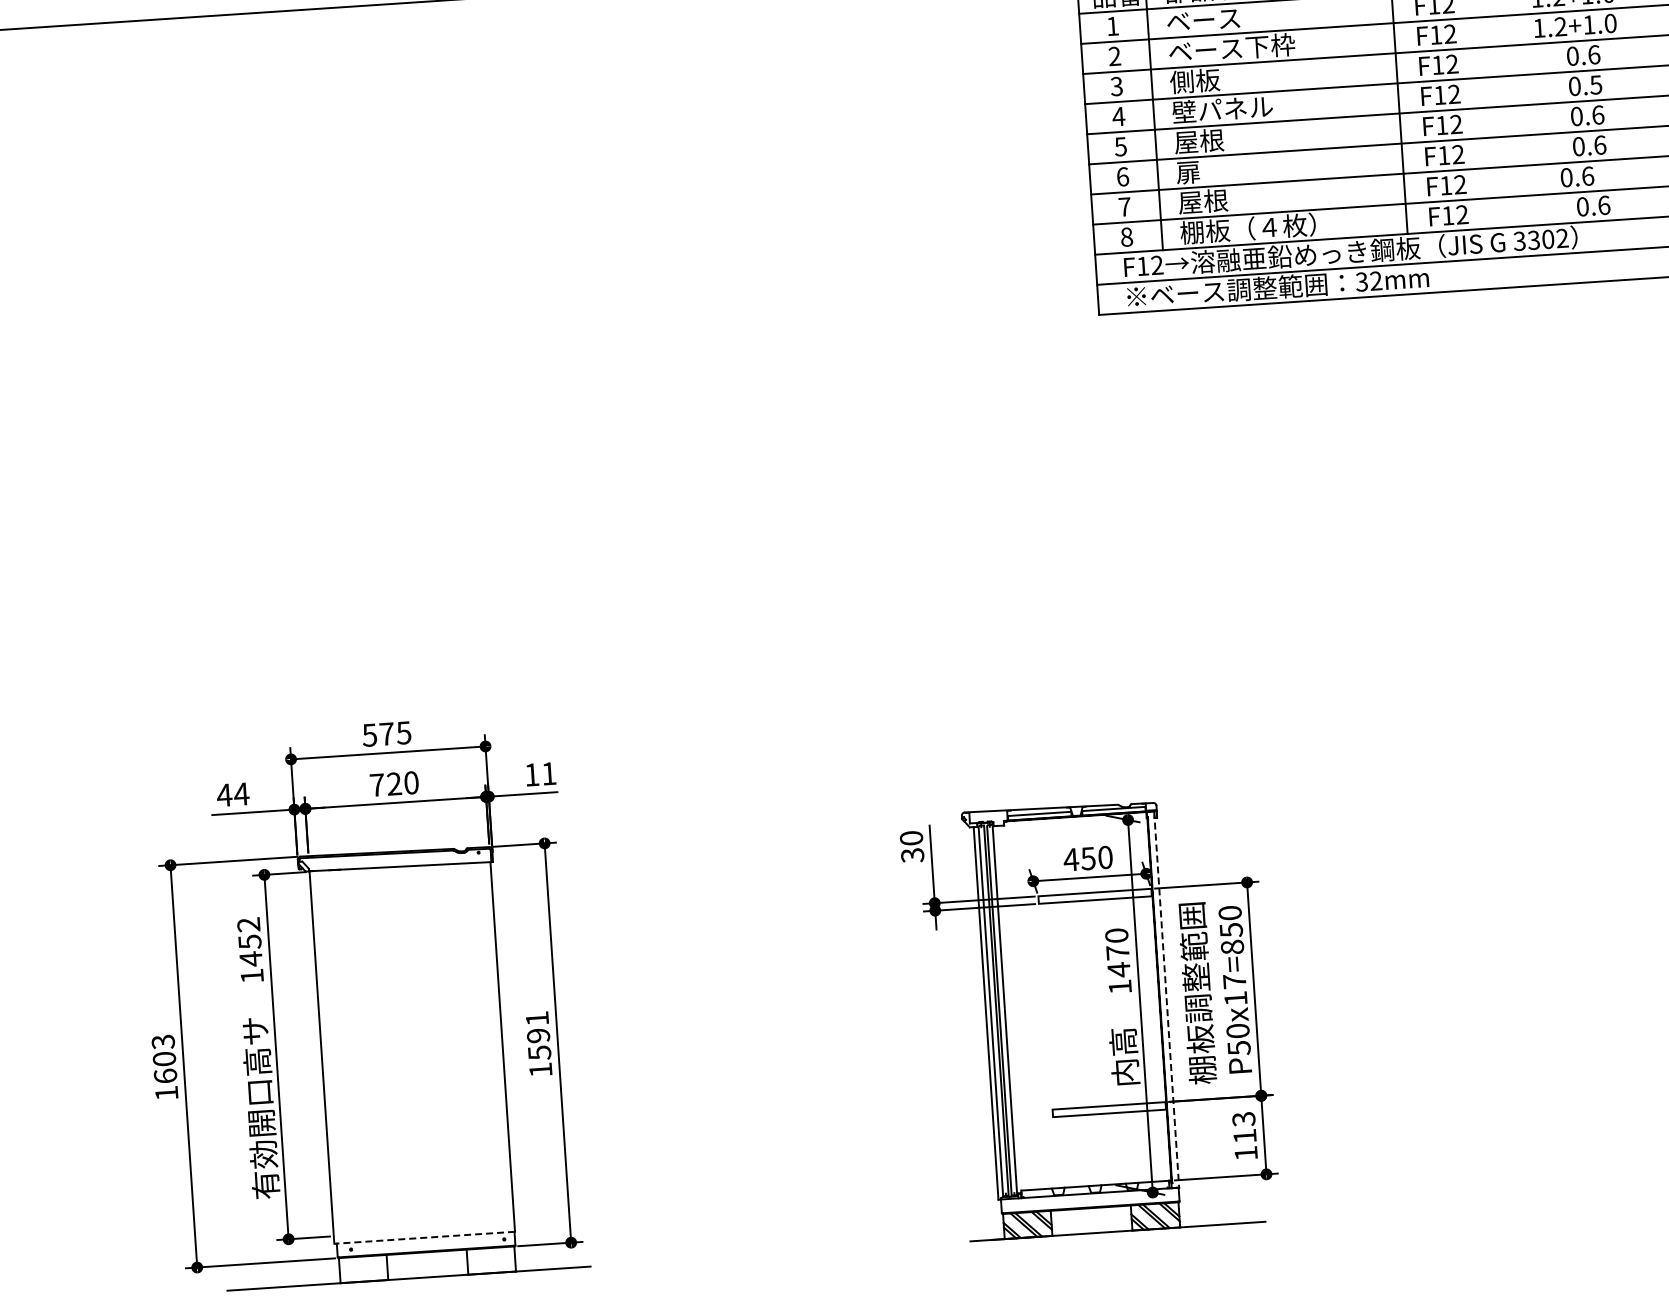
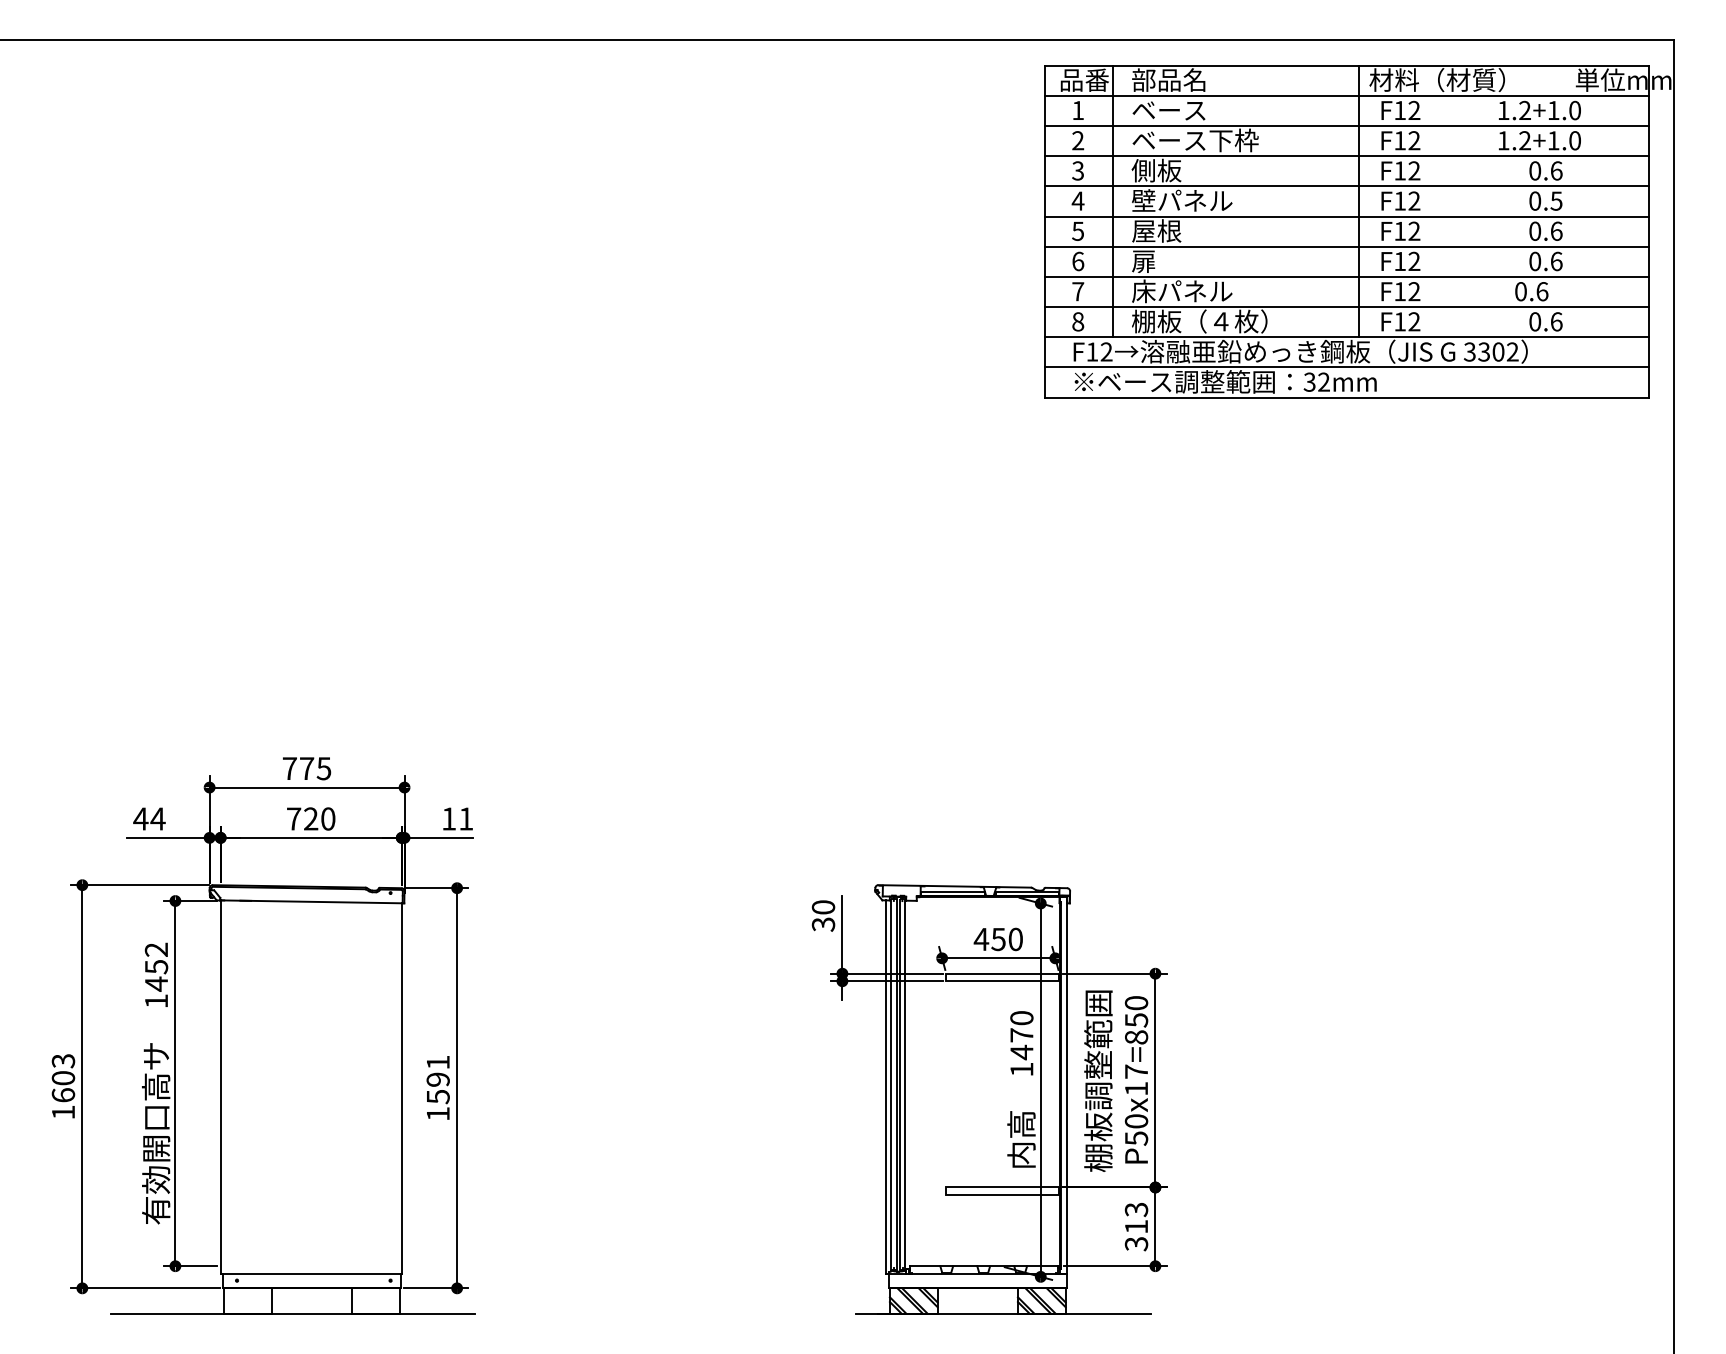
text: (1228, 199) -> (1182, 291), 屋根 -> 床パネル
text: (369, 735) -> (289, 768), 575 -> 775
line: (1166, 999) -> (1067, 1085), dashed -> solid
text: (1246, 1153) -> (1136, 1244), 113 -> 313
line: (424, 1237) -> (311, 1273), dashed -> solid

